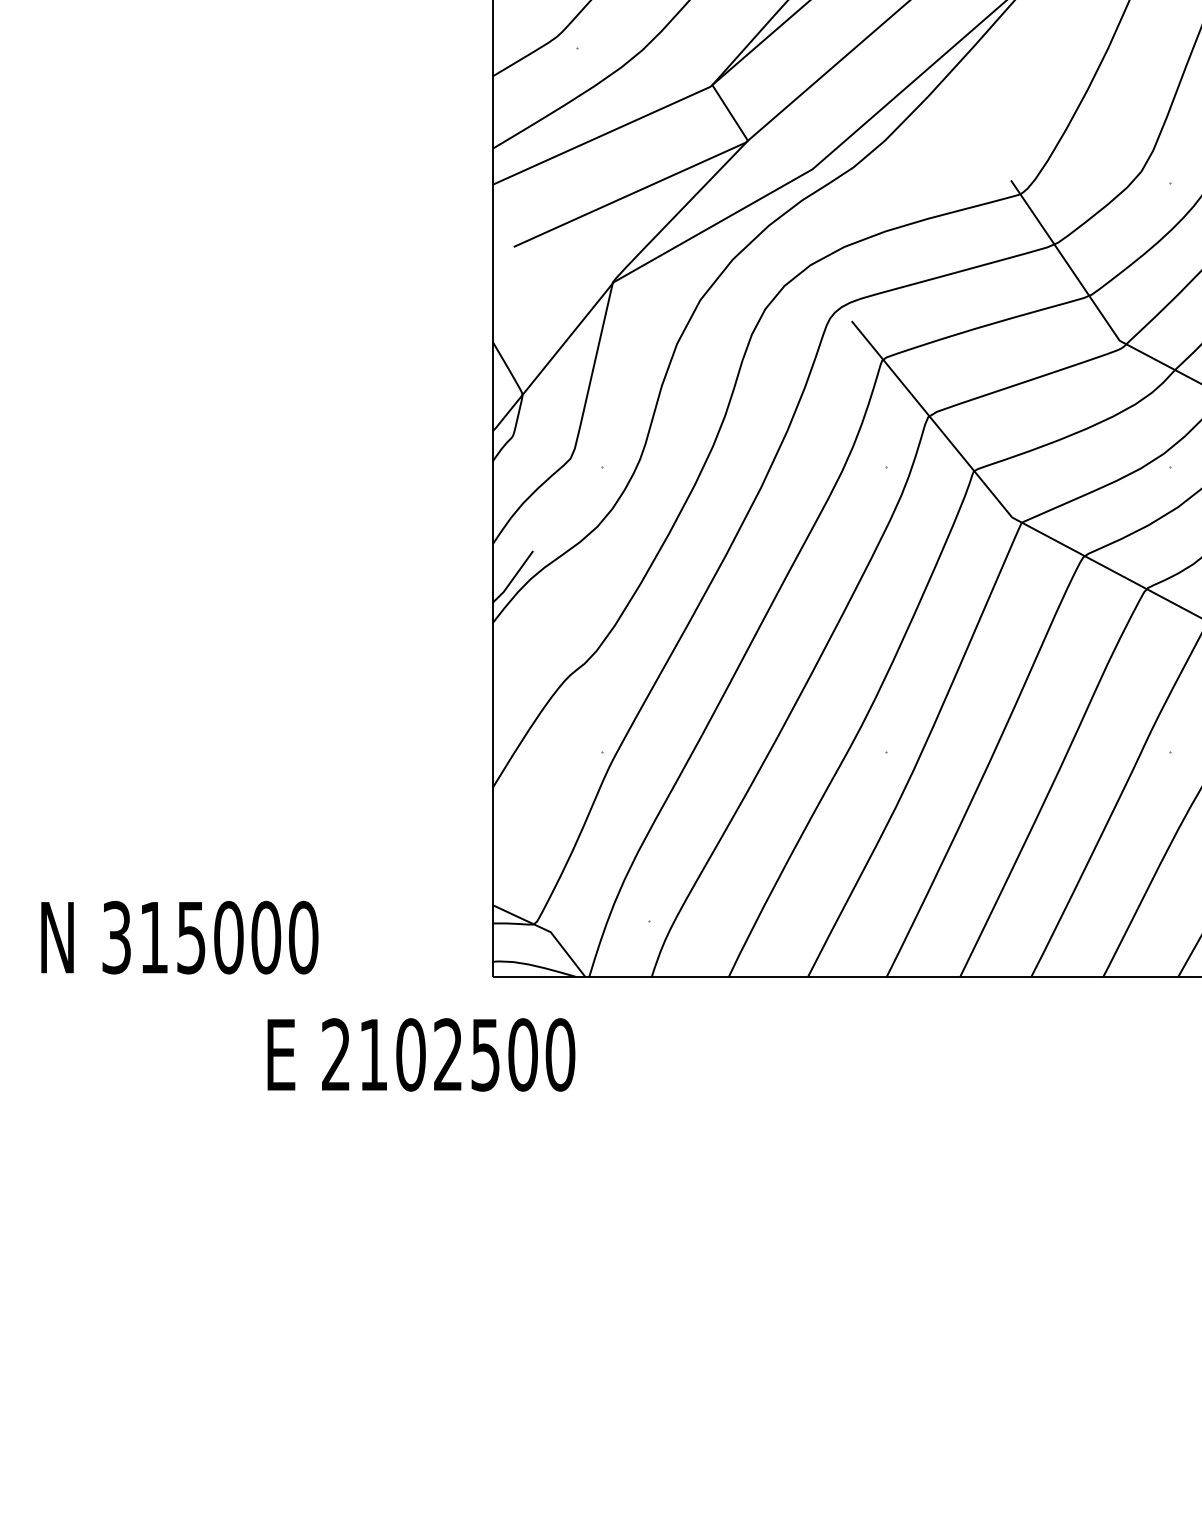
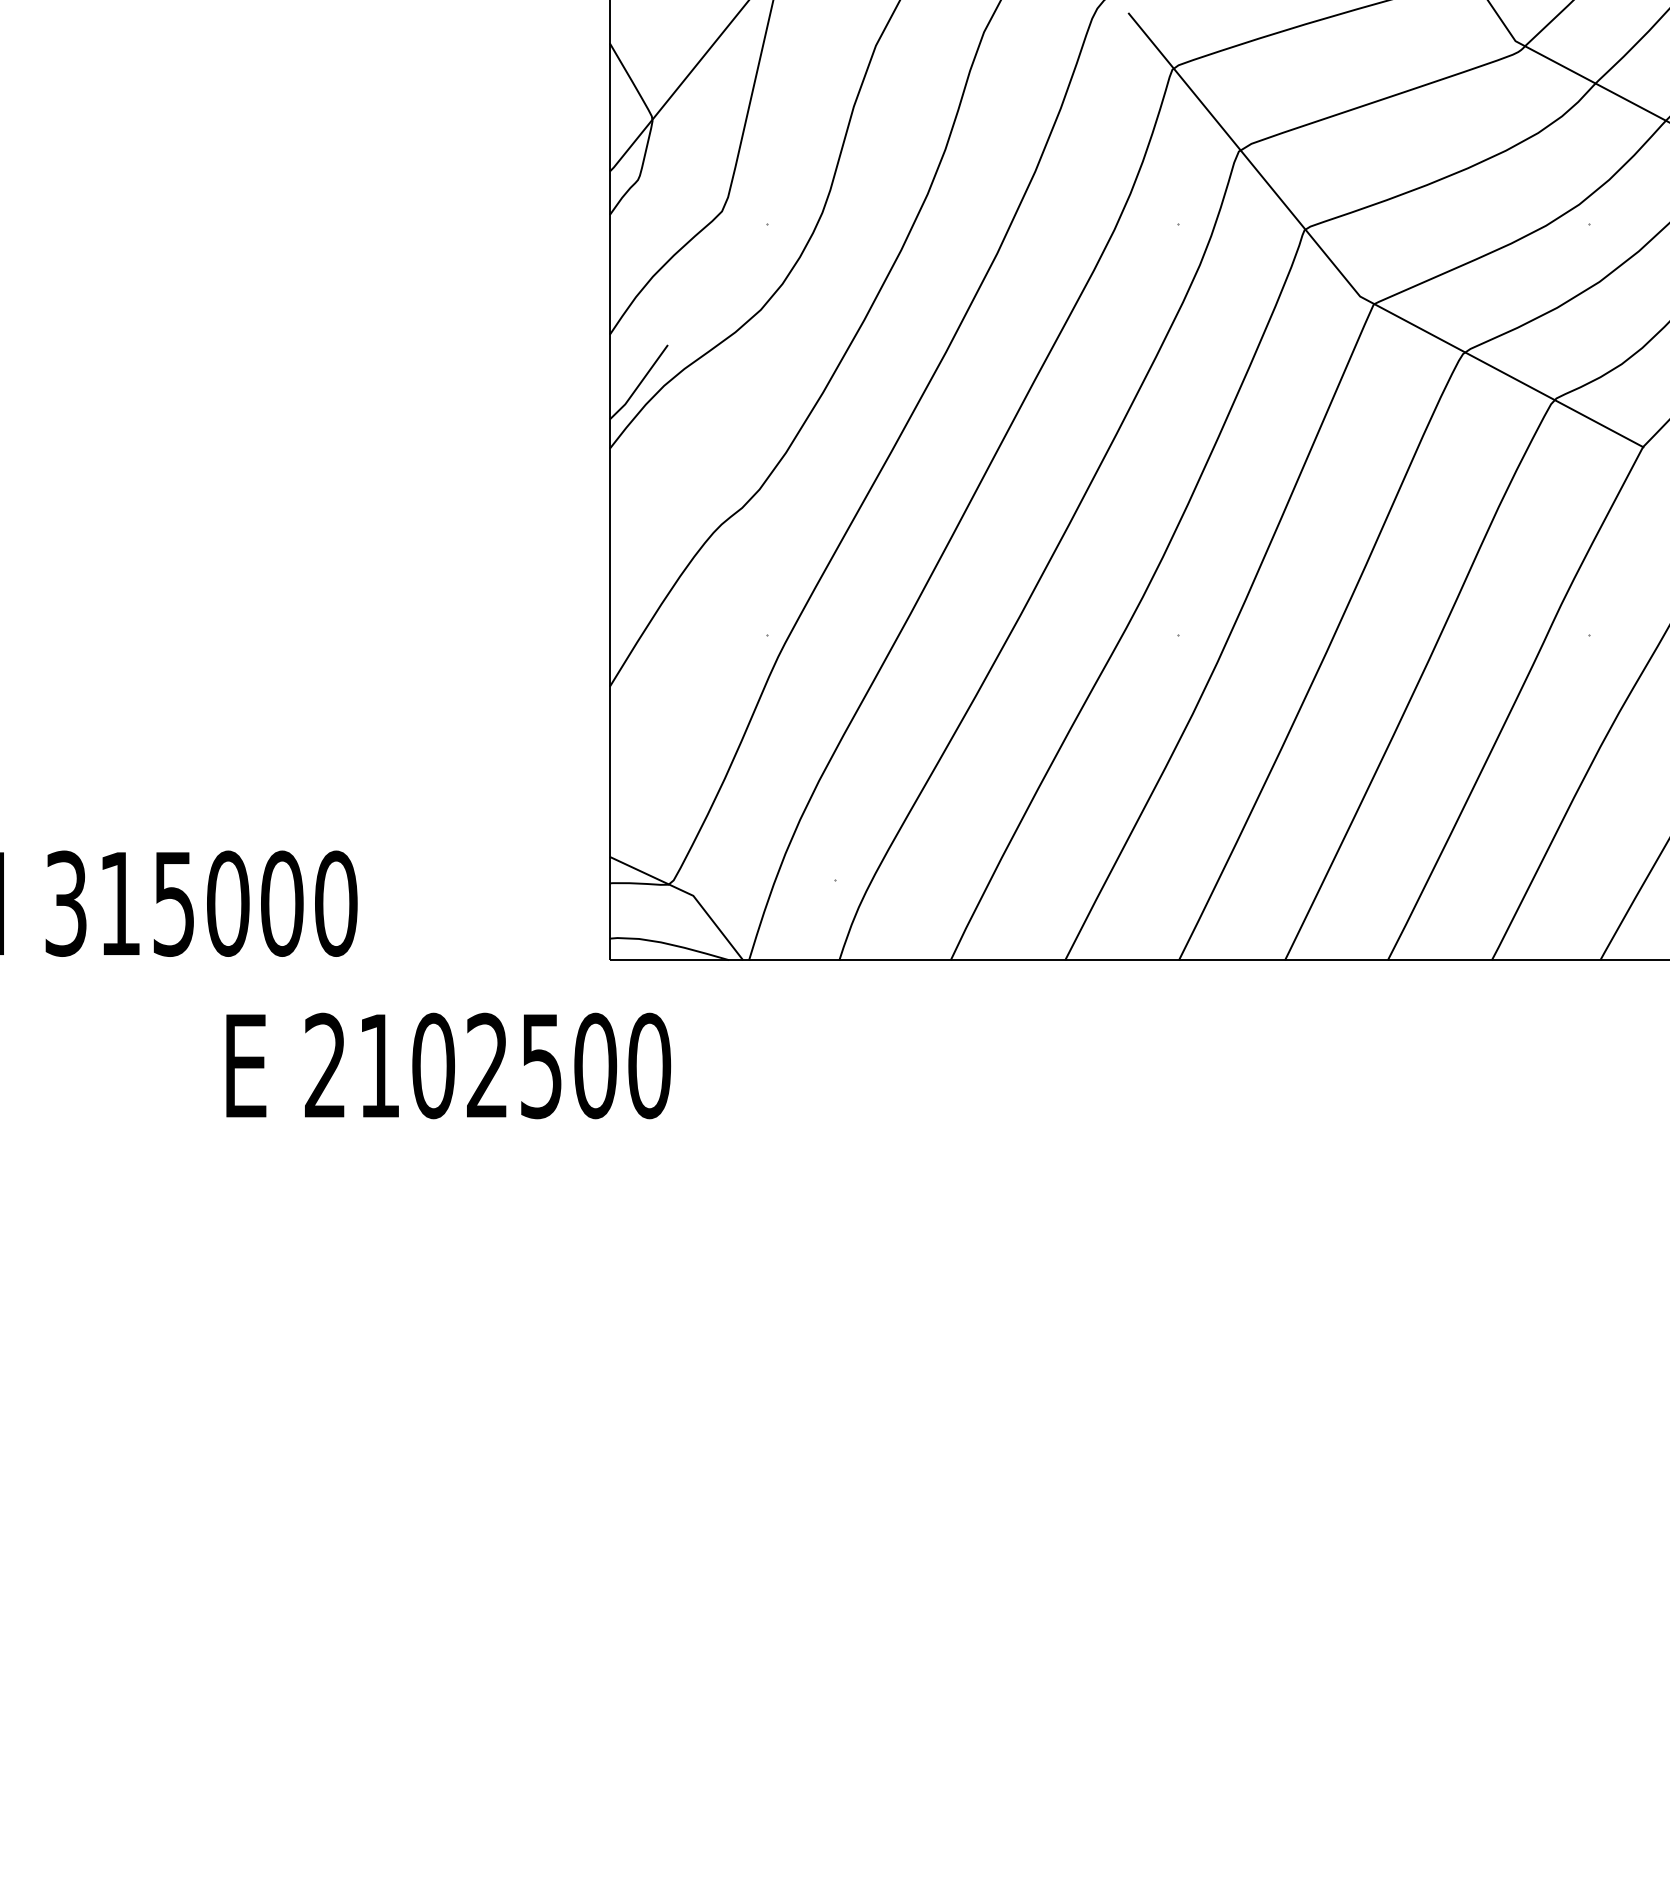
text: (421, 1054) -> (448, 1065), moved

